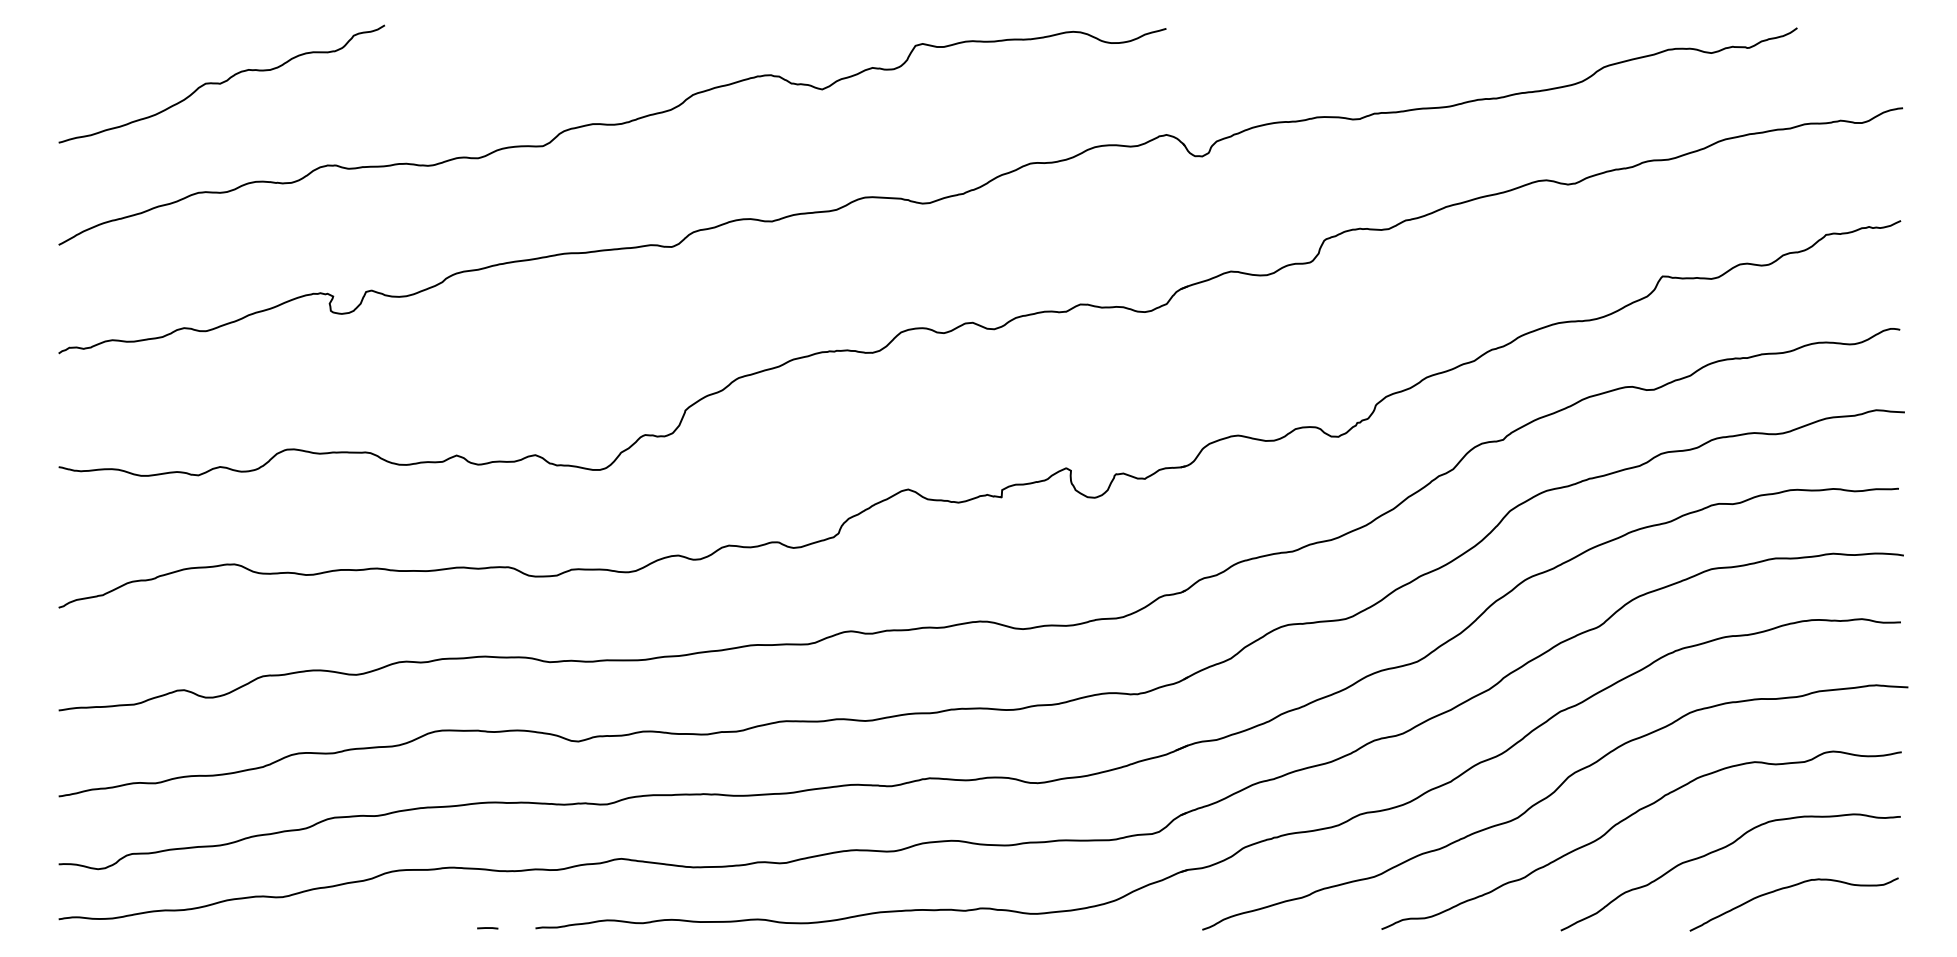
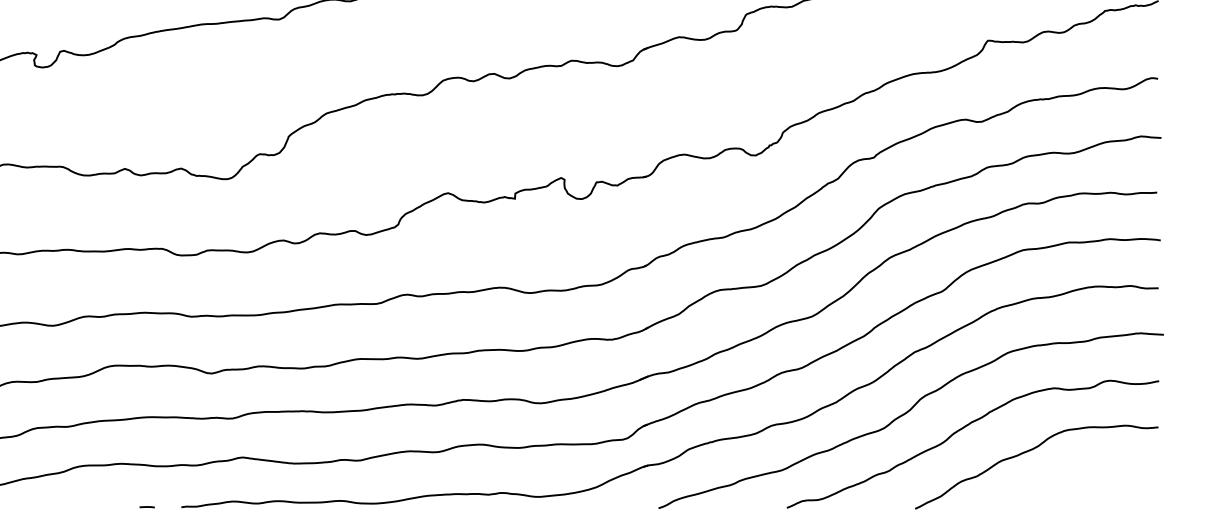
curve: (1787, 888) -> (1077, 478), removed

